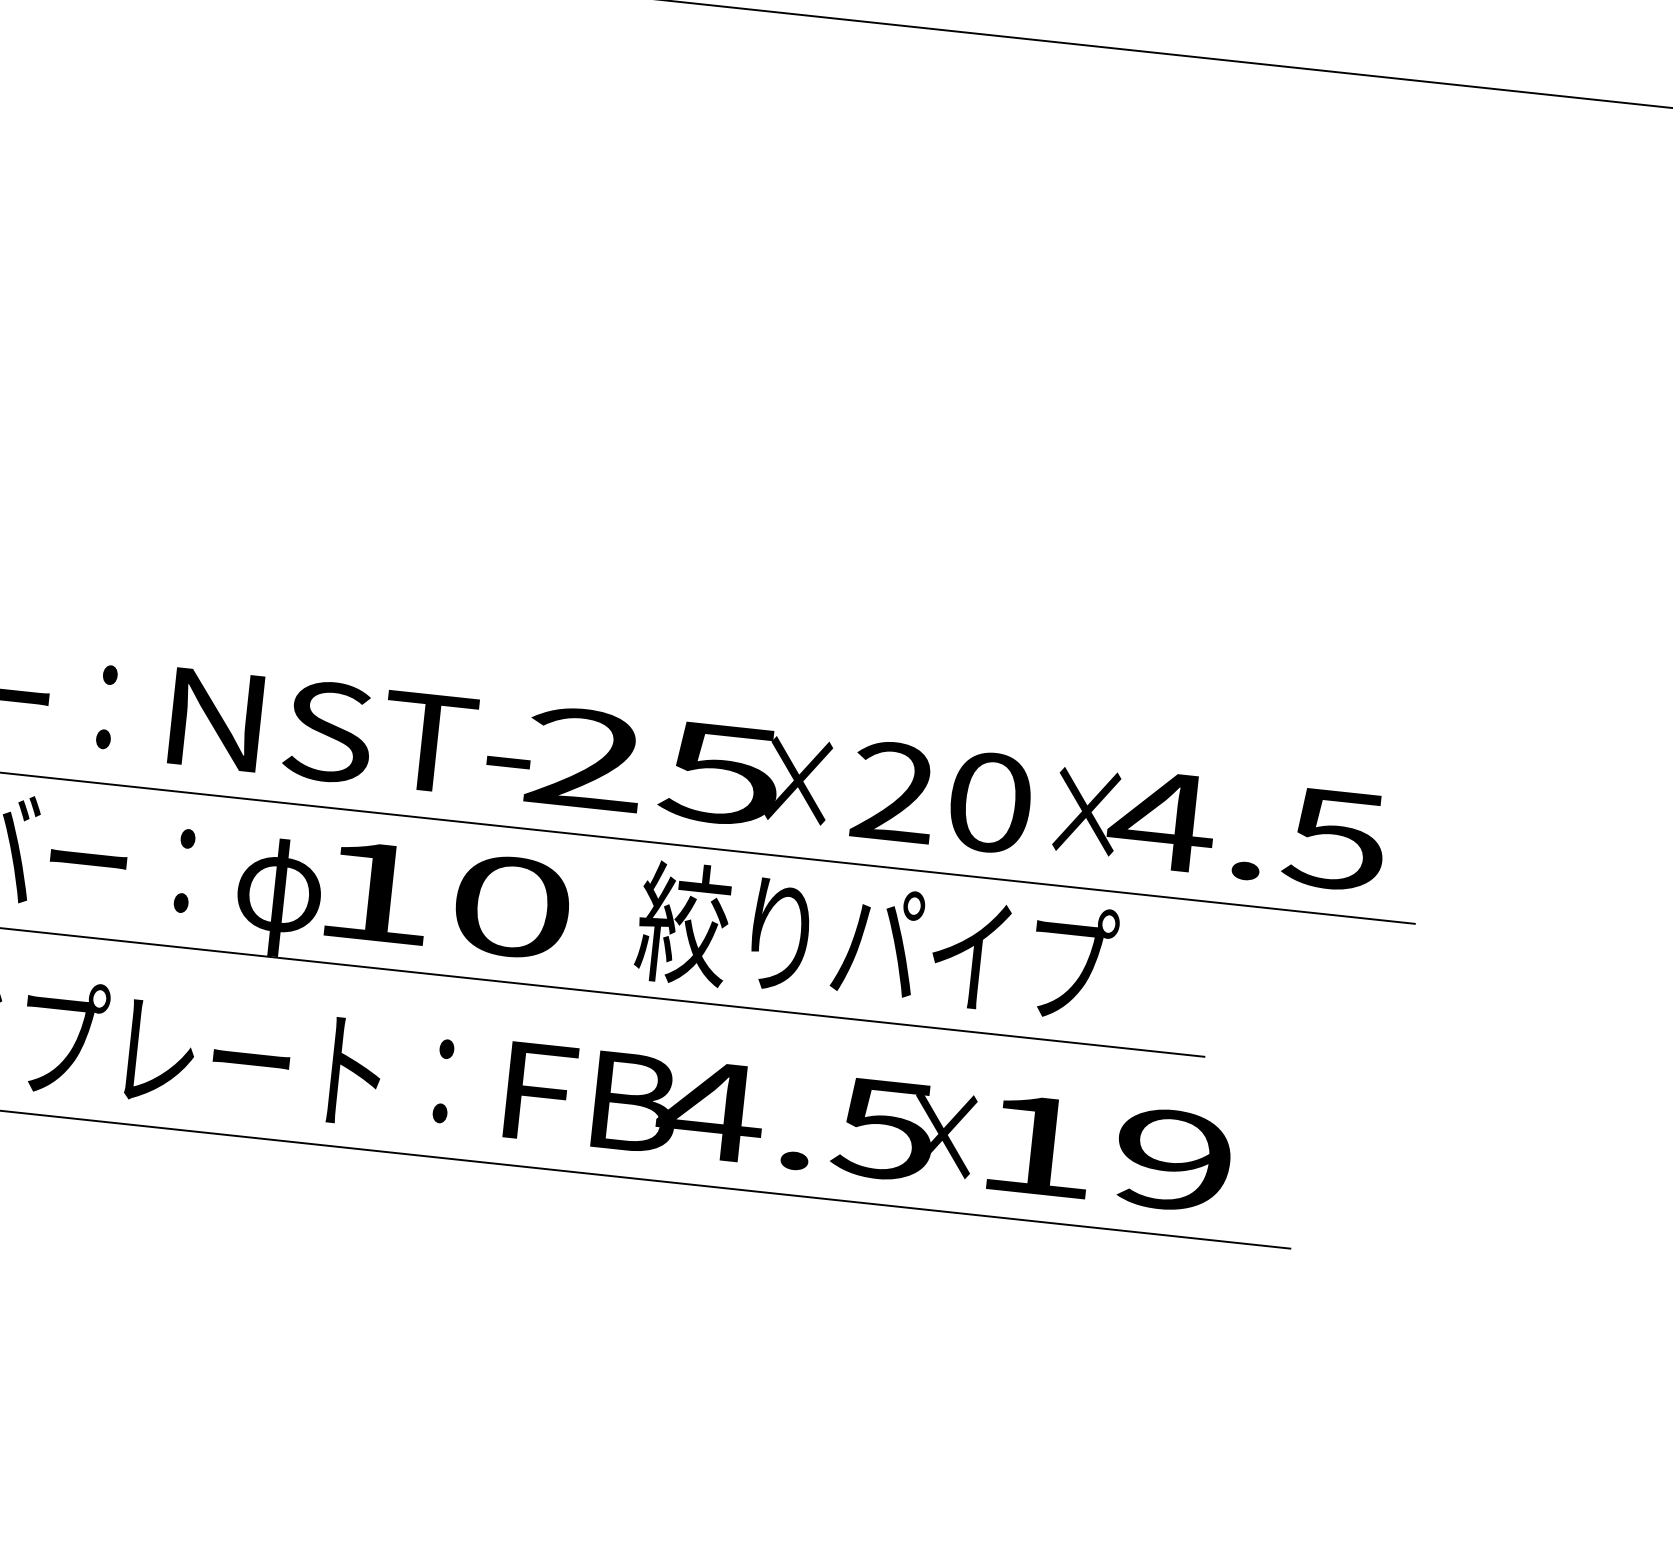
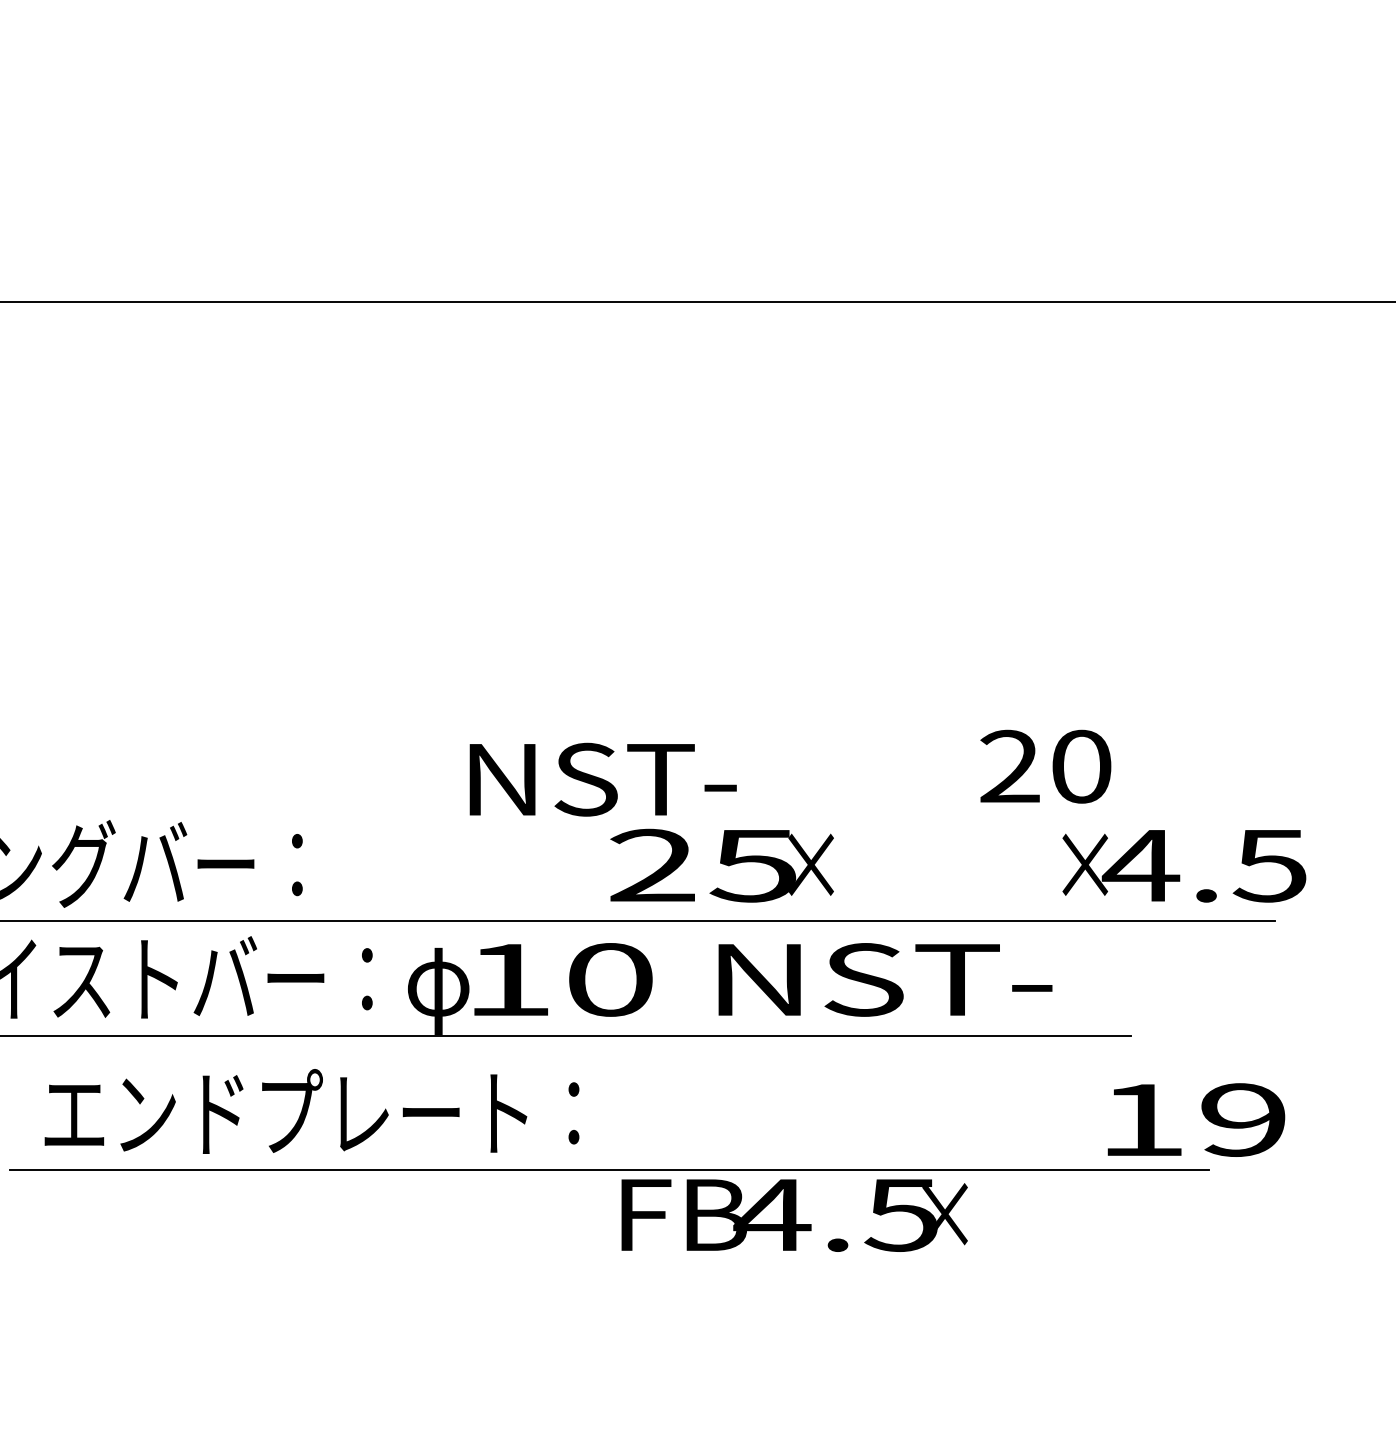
text: (350, 733) -> (602, 779), moved
text: (941, 797) -> (1045, 766), moved
text: (1220, 828) -> (1184, 866), moved
text: (876, 944) -> (881, 978), 絞りパイプ -> NST-
text: (740, 1114) -> (794, 1215), moved
text: (1110, 1152) -> (1196, 1119), moved

